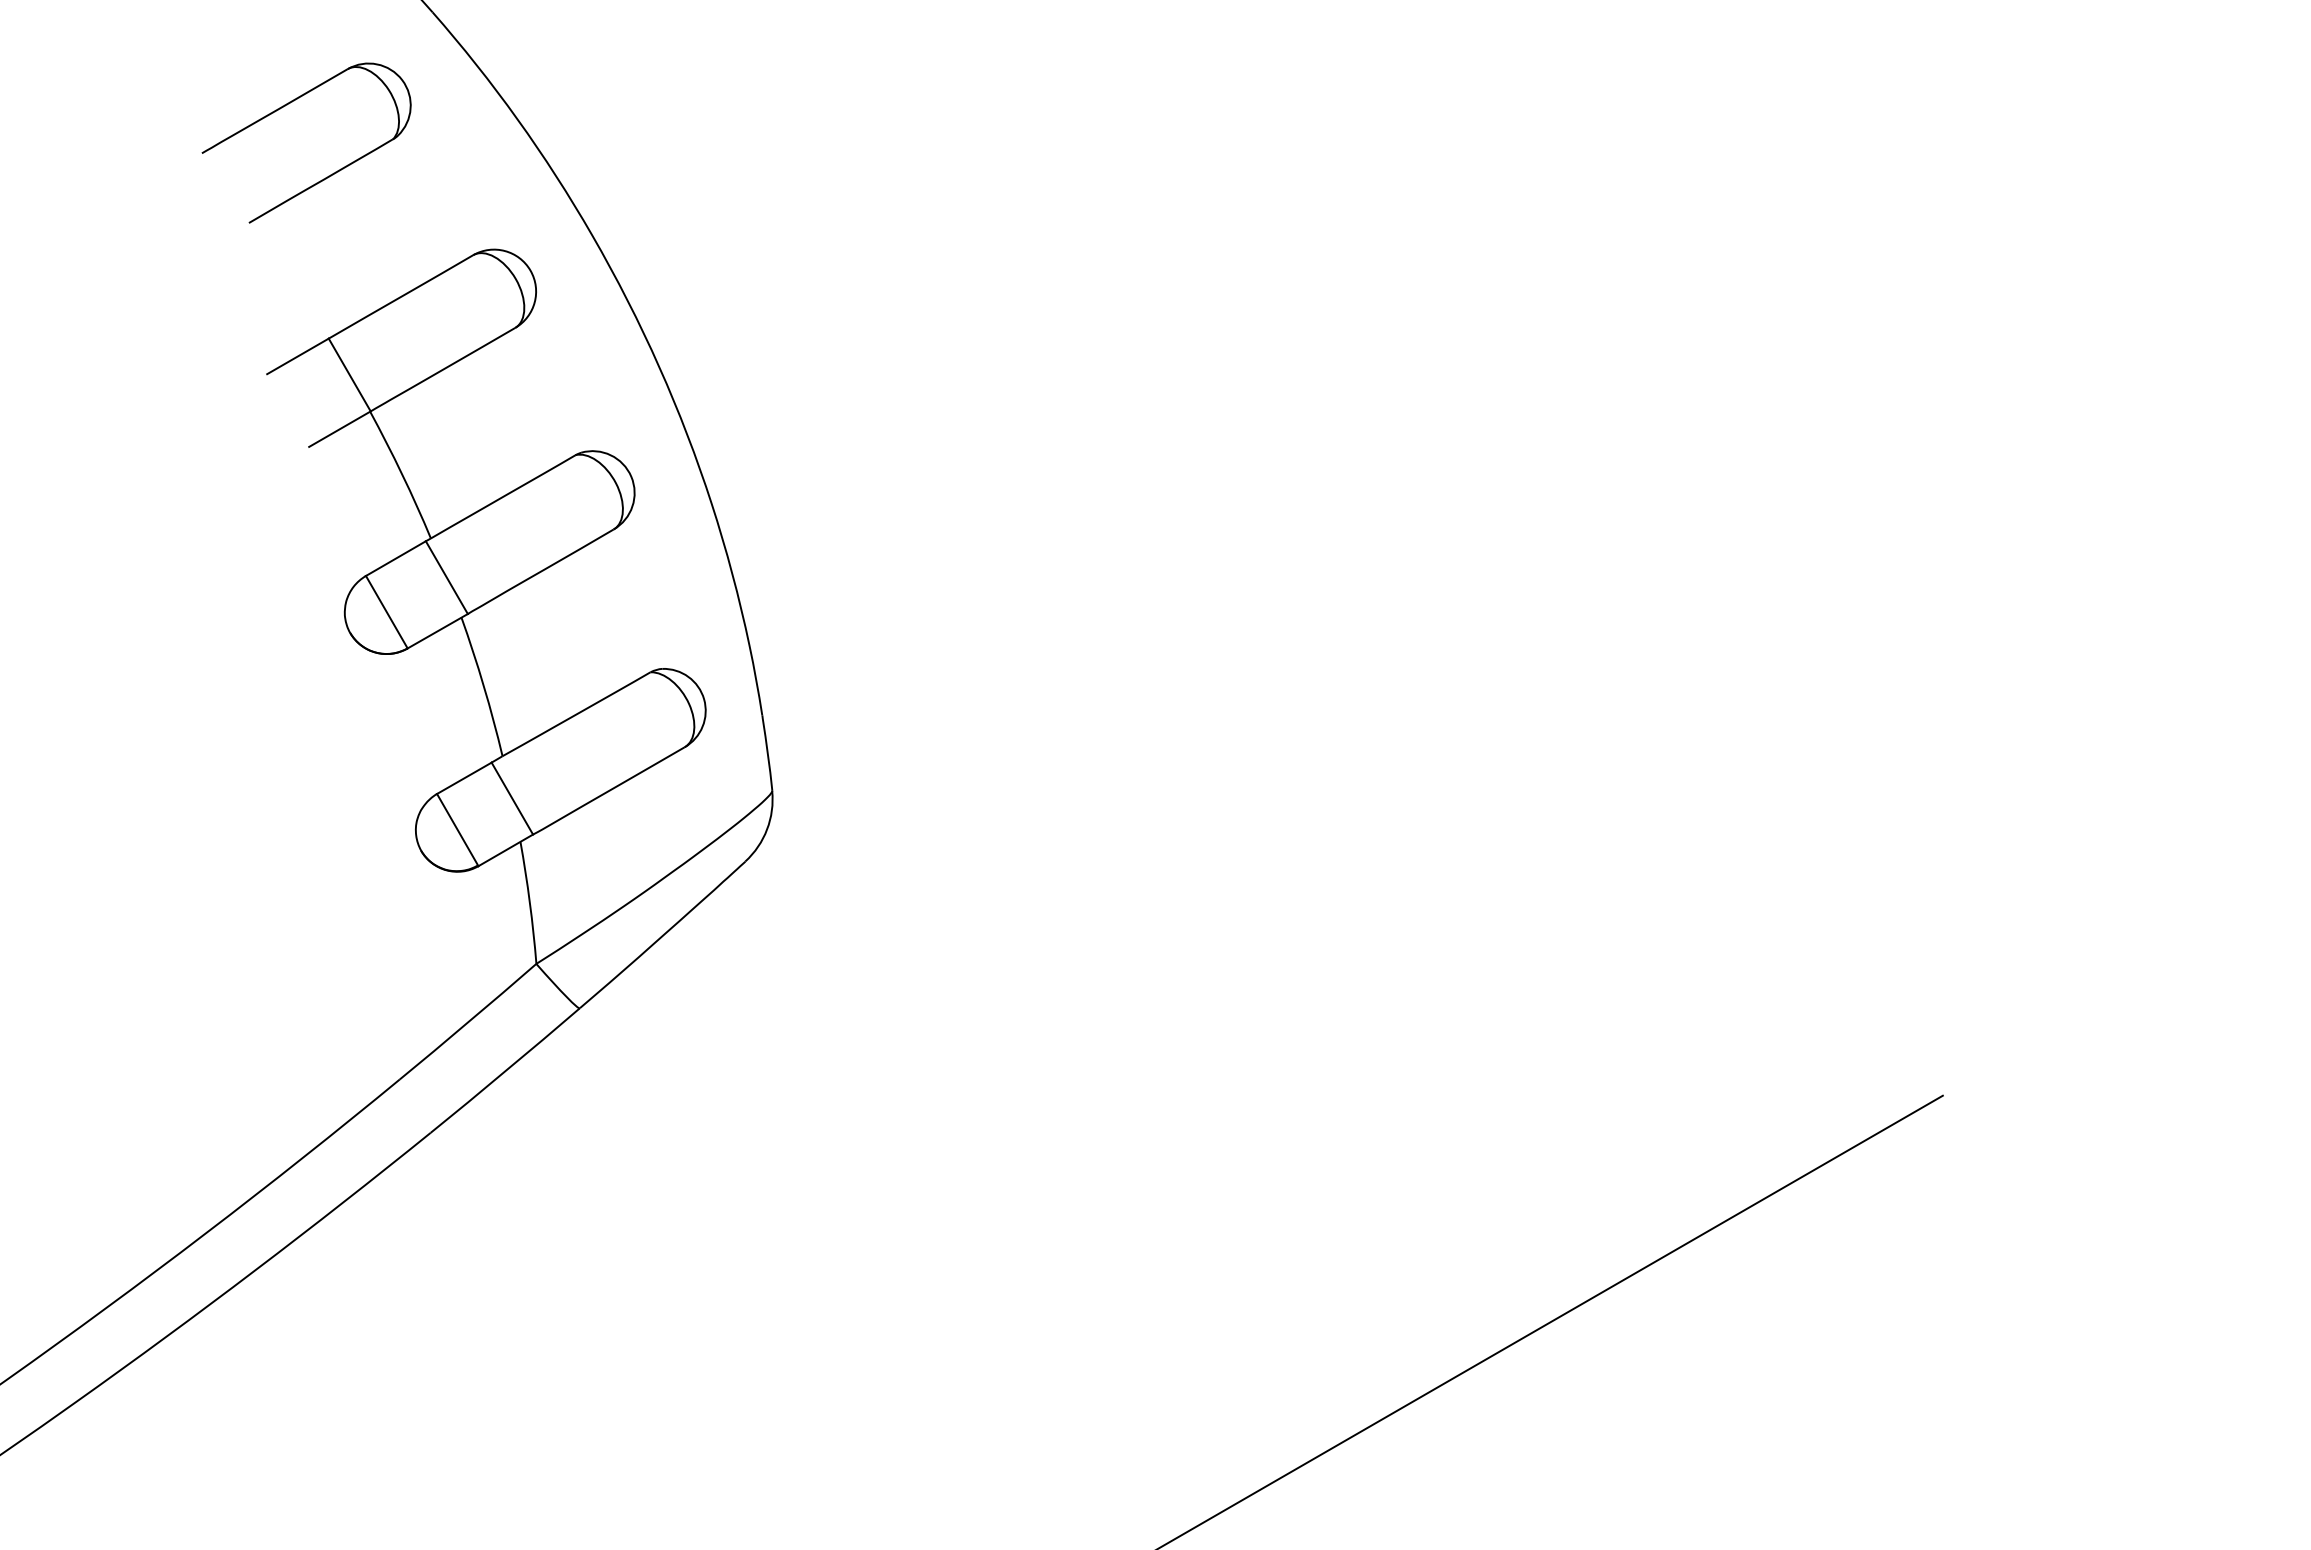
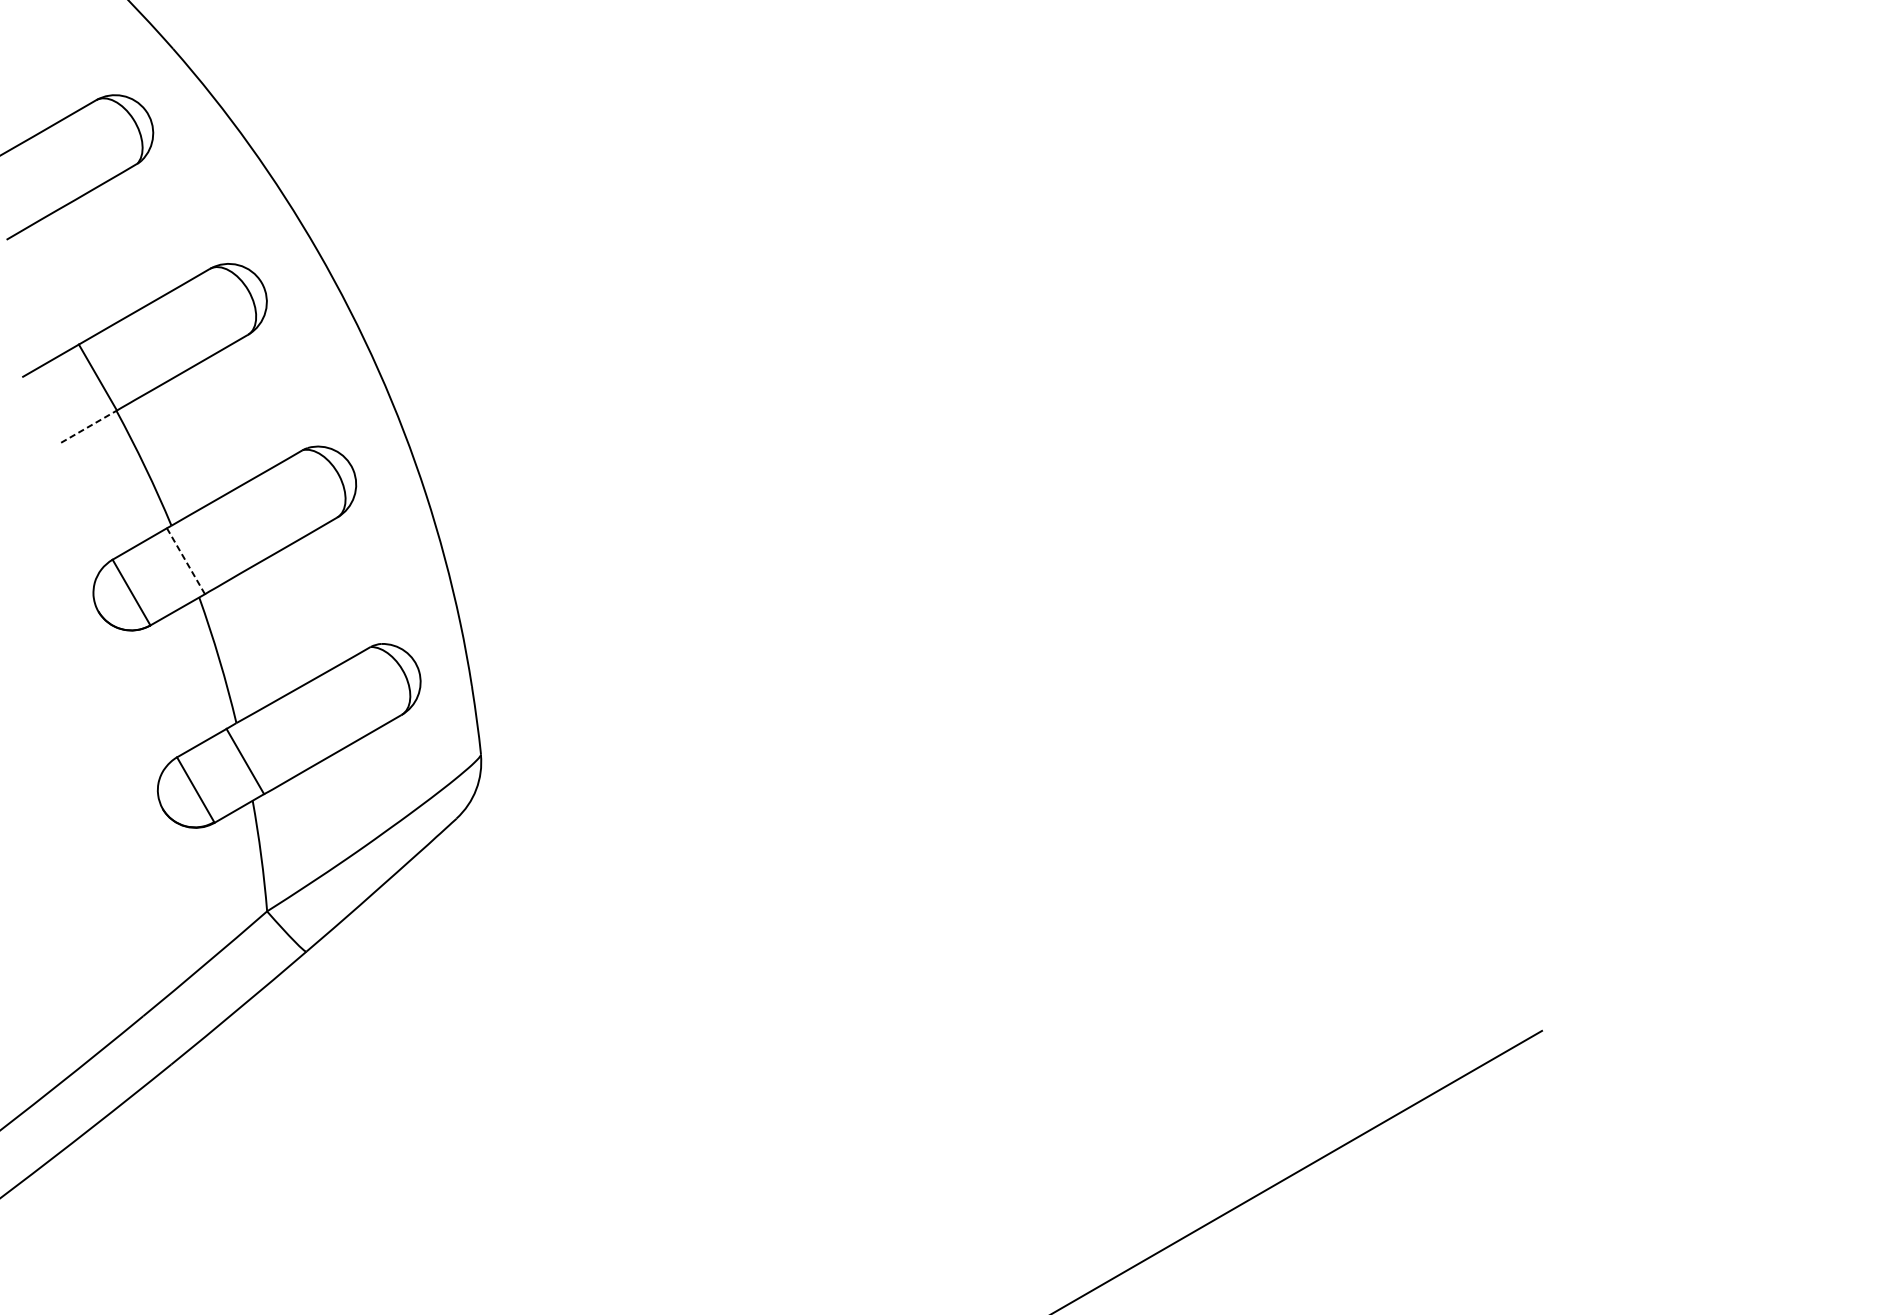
line: (339, 429) -> (88, 426), solid -> dashed
line: (447, 578) -> (186, 562), solid -> dashed

